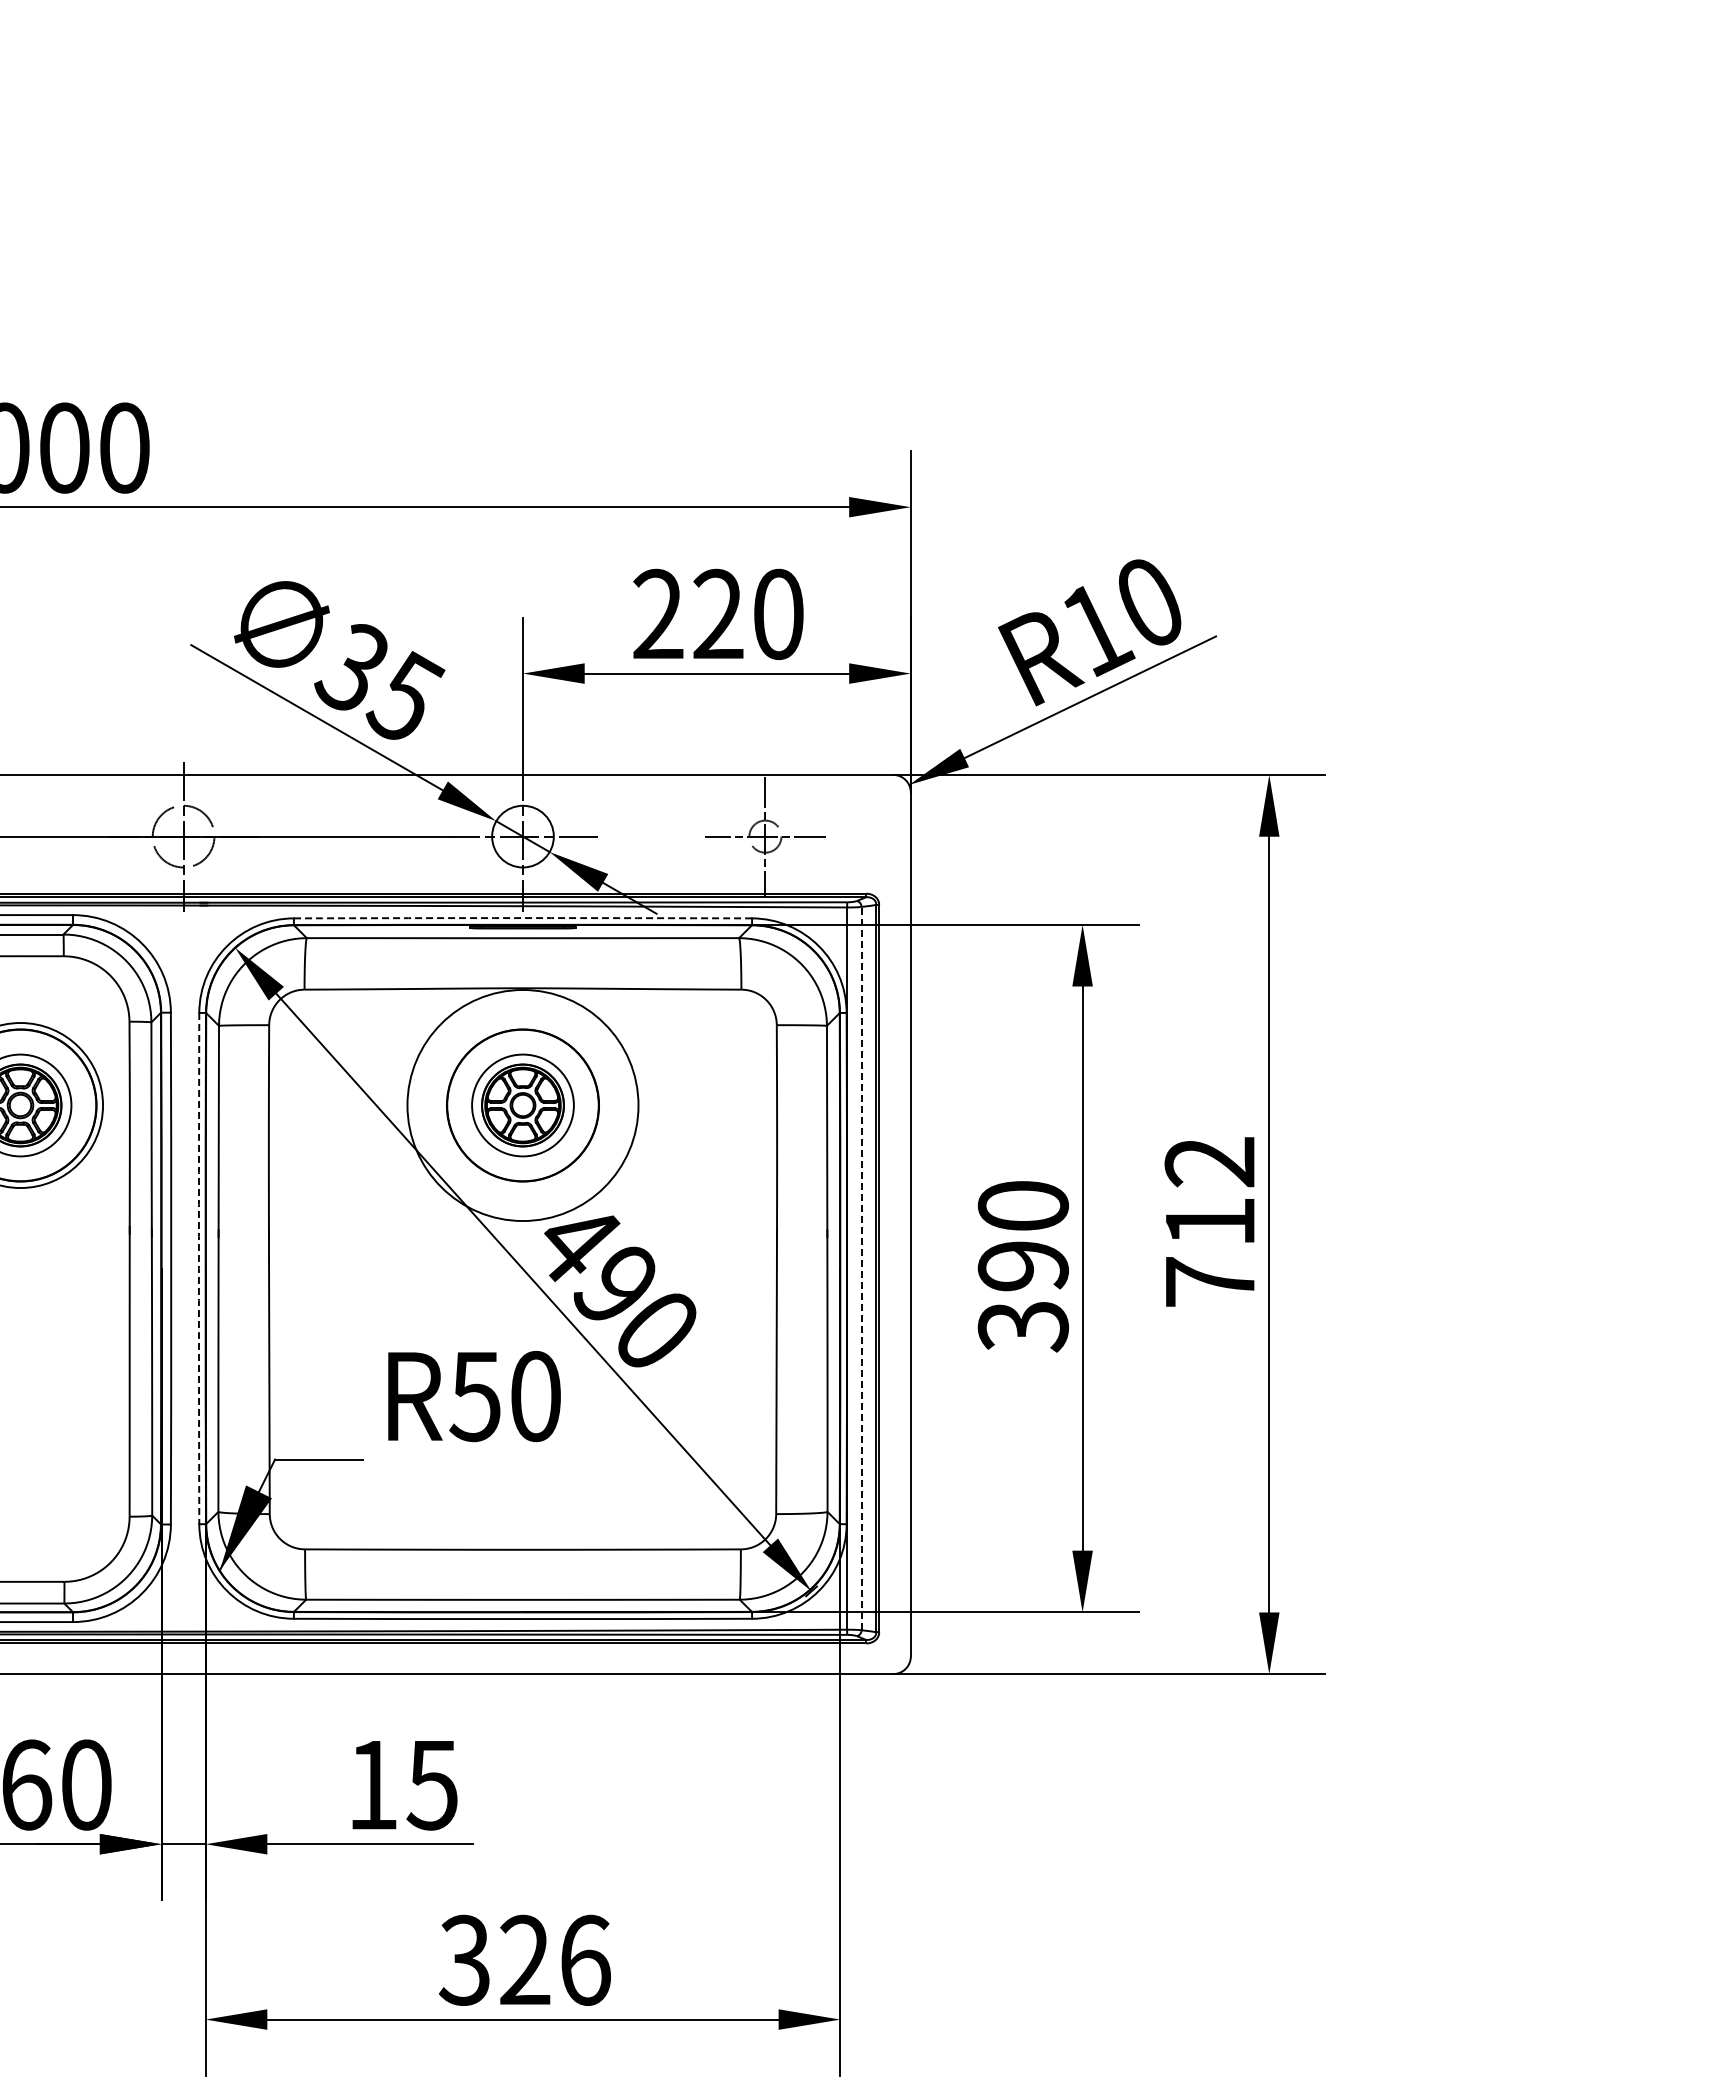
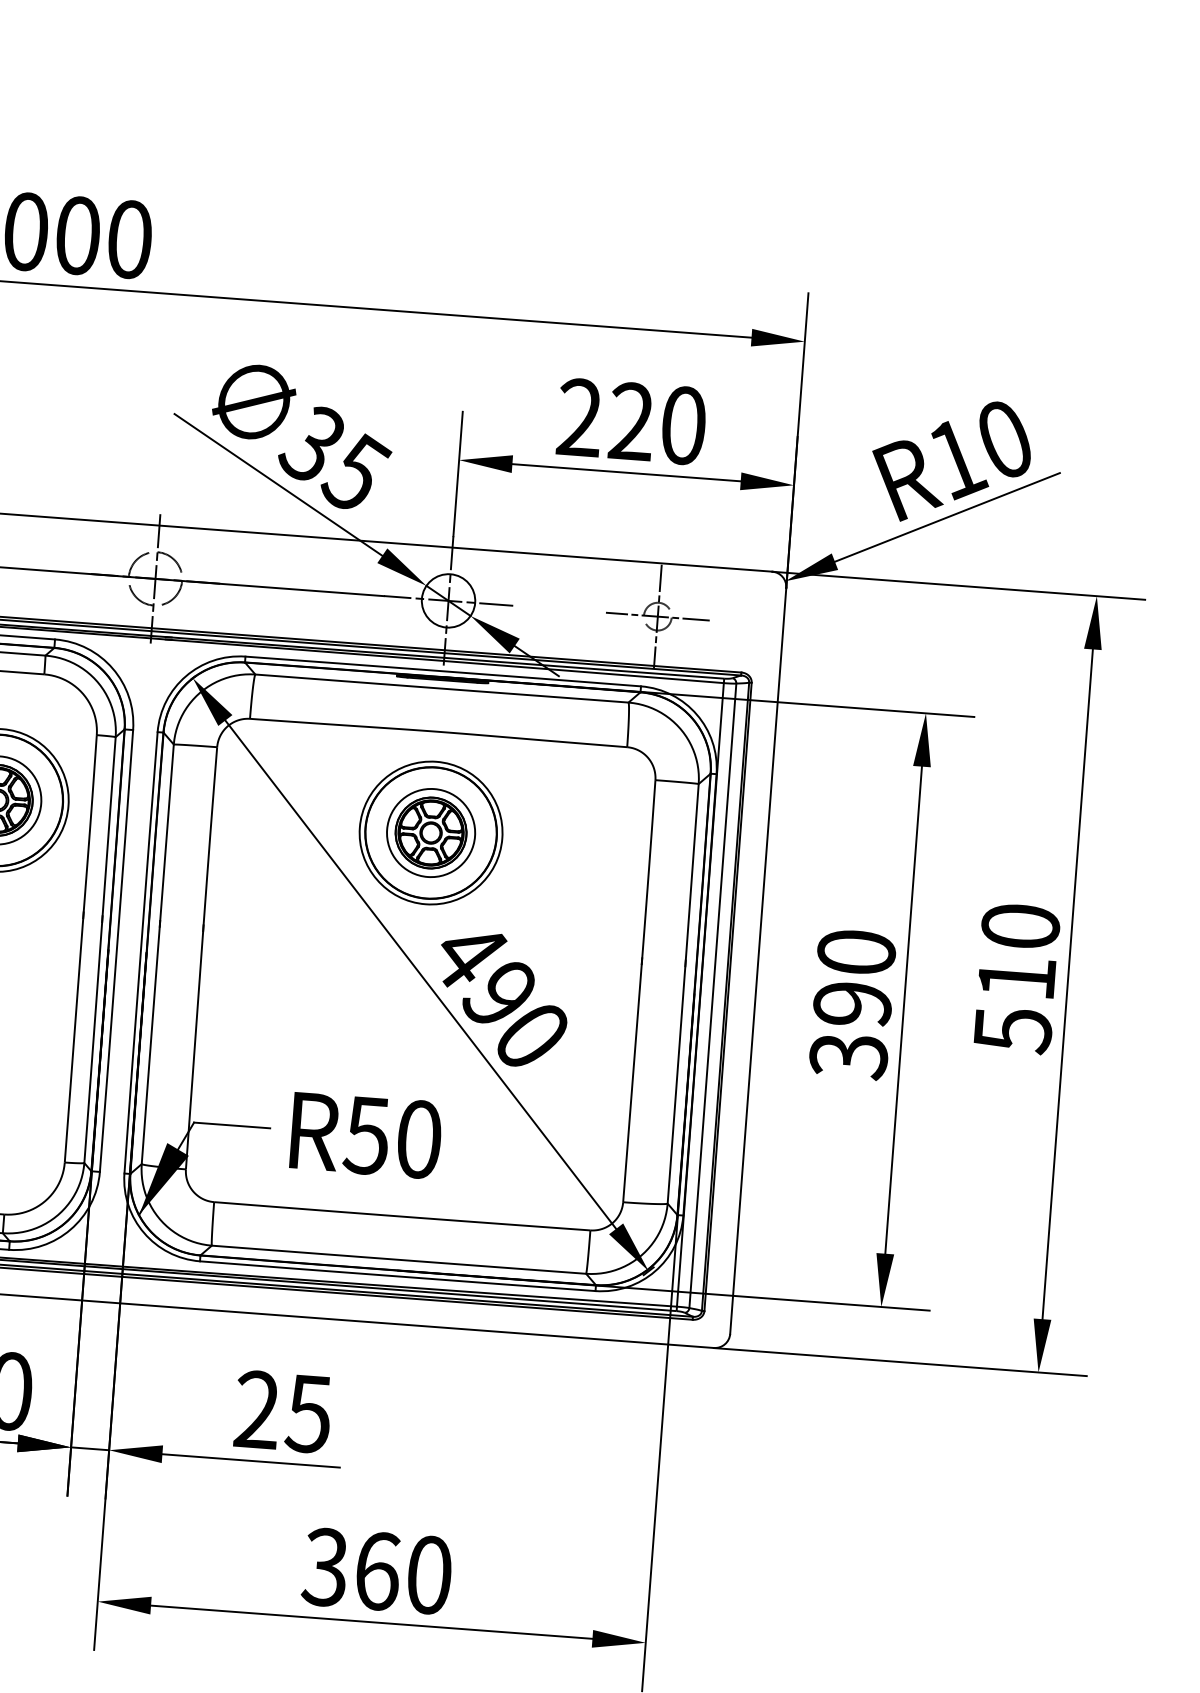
arc: (522, 918) -> (442, 671), dashed -> solid
circle: (522, 1105) -> (430, 833), size x0.71
text: (1209, 1222) -> (1016, 978), 712 -> 510
arc: (198, 1268) -> (140, 952), dashed -> solid
line: (861, 1268) -> (712, 995), dashed -> solid
text: (474, 1396) -> (366, 1135), moved
text: (372, 1784) -> (257, 1409), 15 -> 25
text: (555, 1959) -> (403, 1572), 326 -> 360

